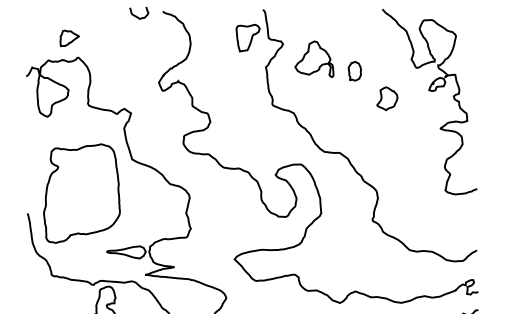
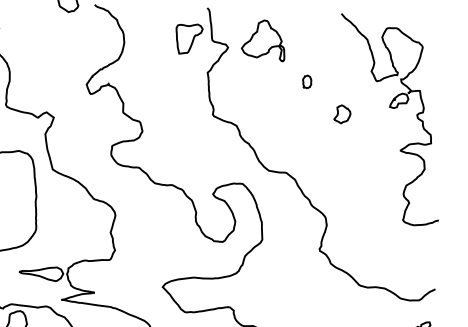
part: (314, 58) -> (263, 39), moved
part: (354, 71) -> (306, 82), size x0.6
part: (387, 98) -> (342, 114), size x0.7

